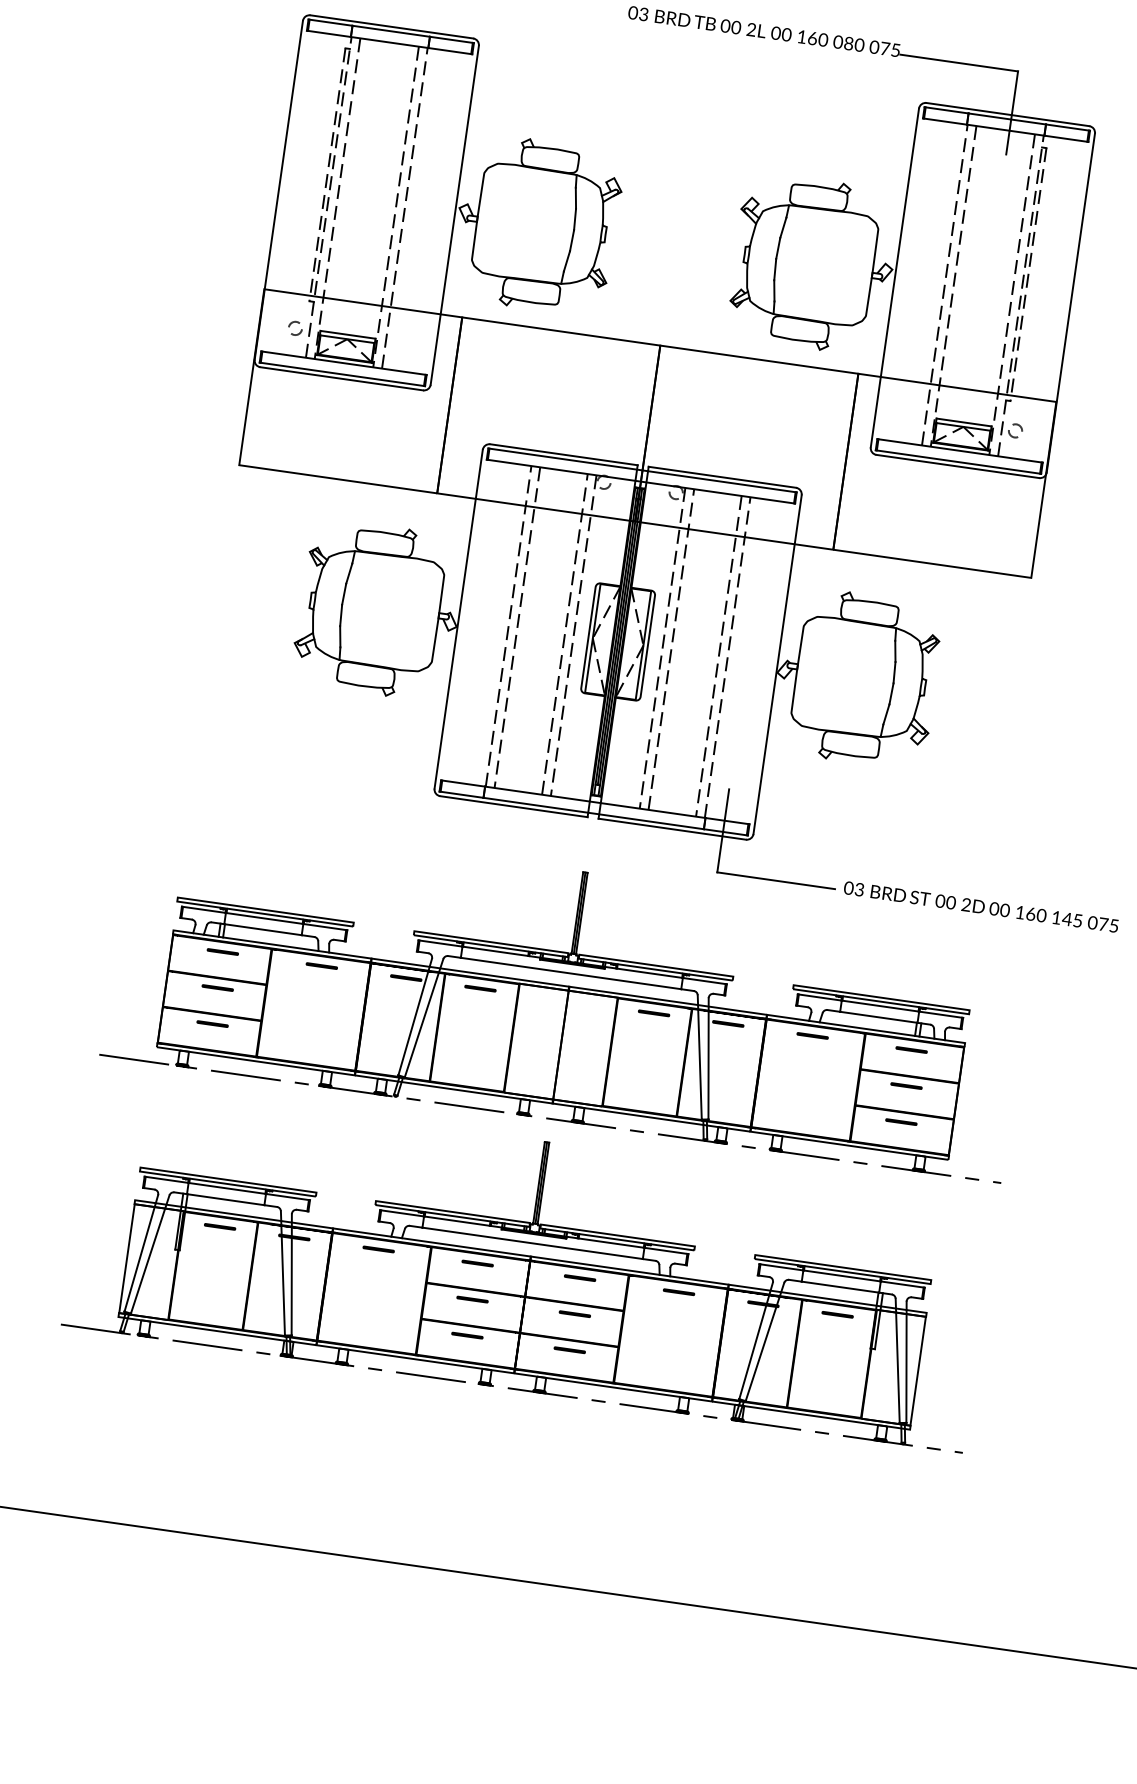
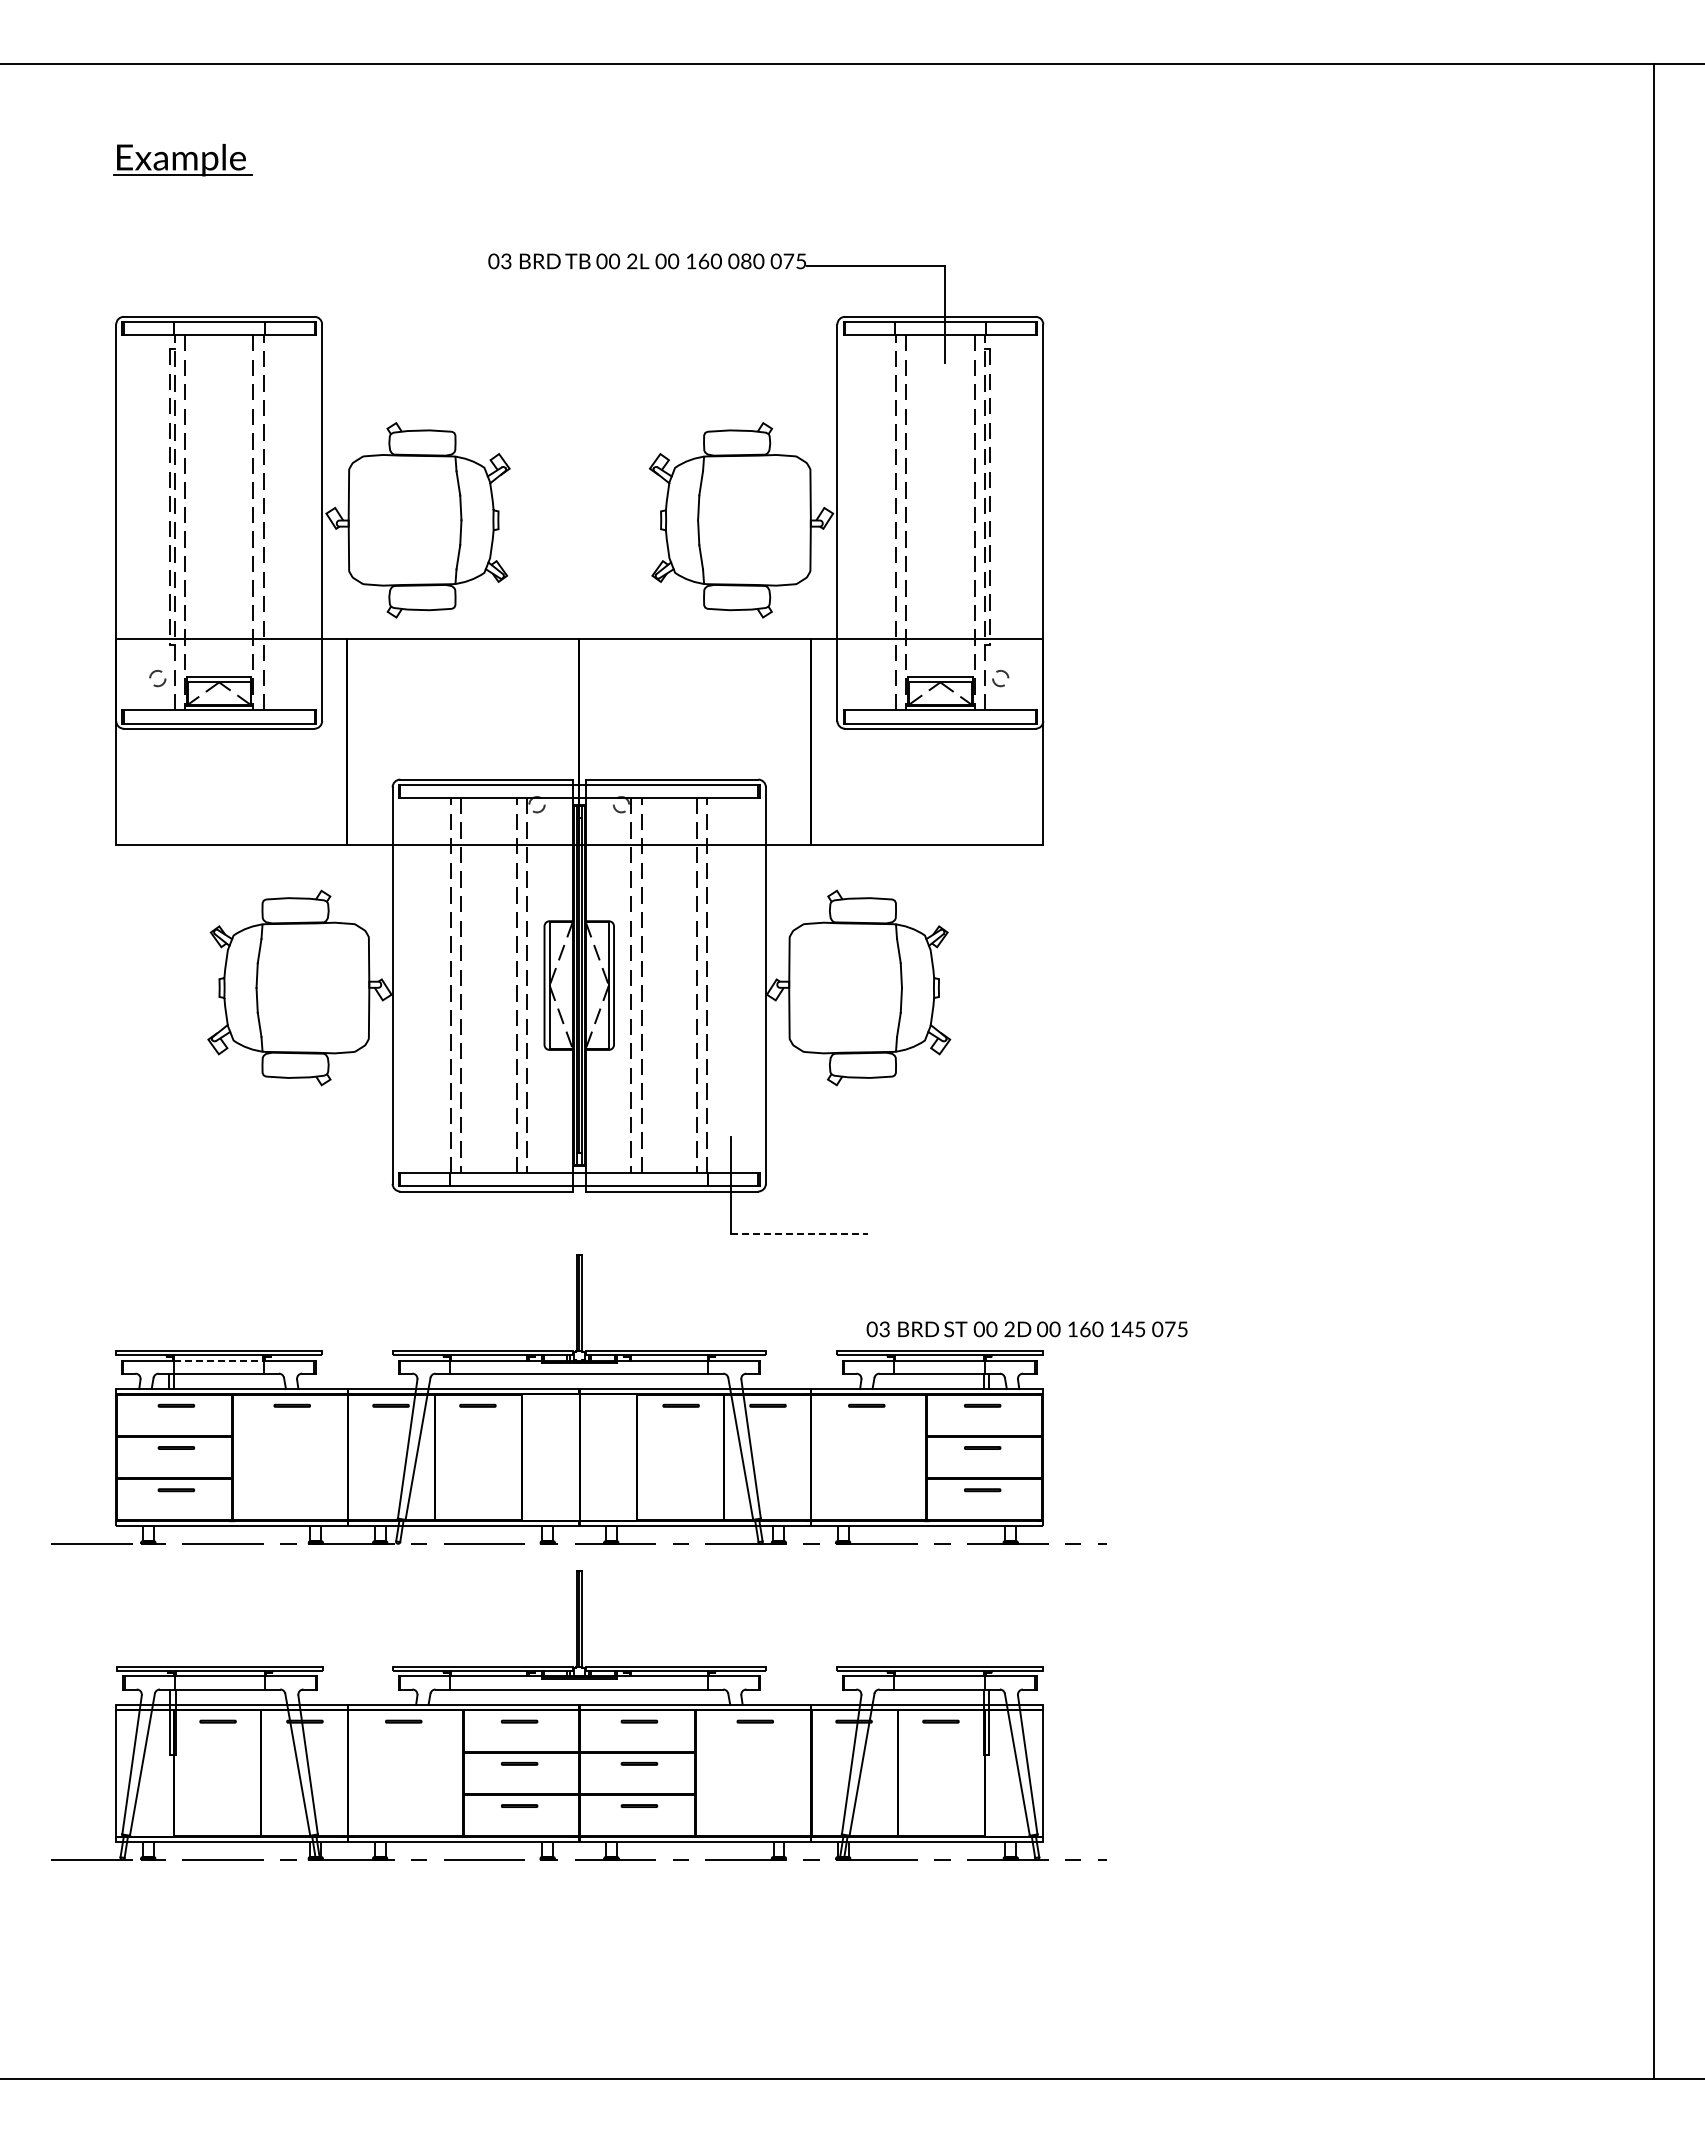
line: (776, 880) -> (799, 1233), solid -> dashed
text: (980, 907) -> (1026, 1329), moved
line: (265, 918) -> (219, 1360), solid -> dashed

